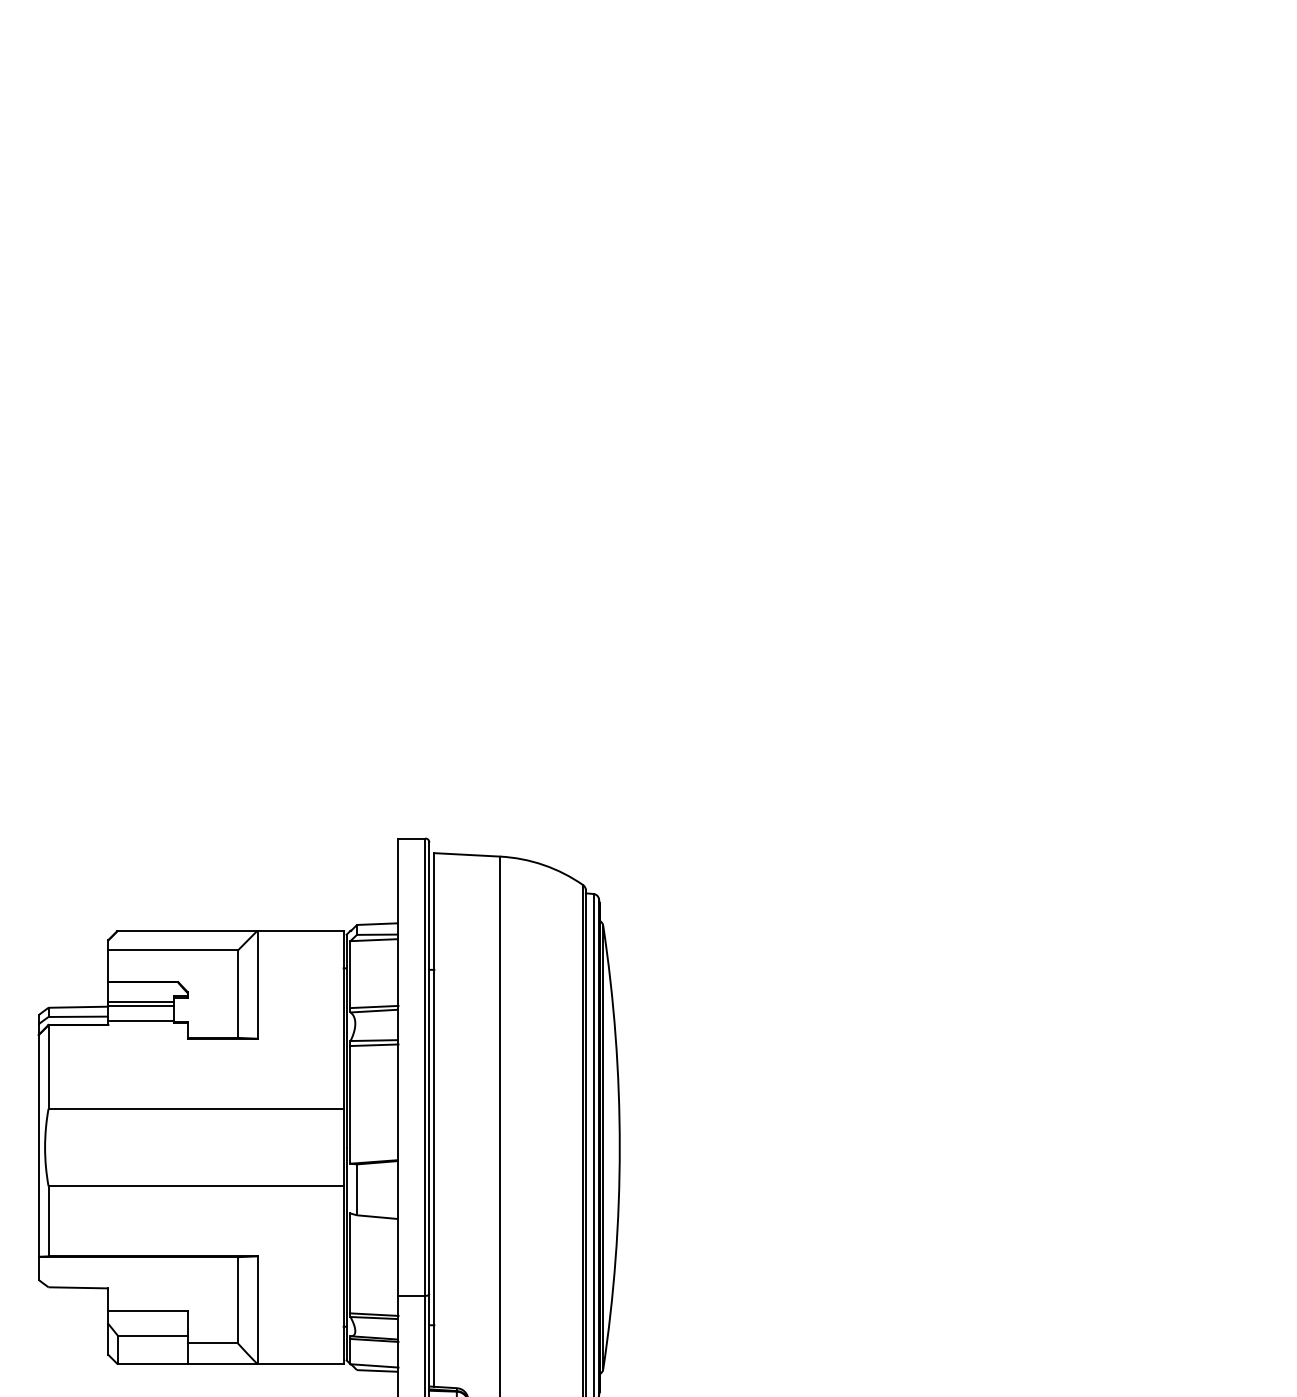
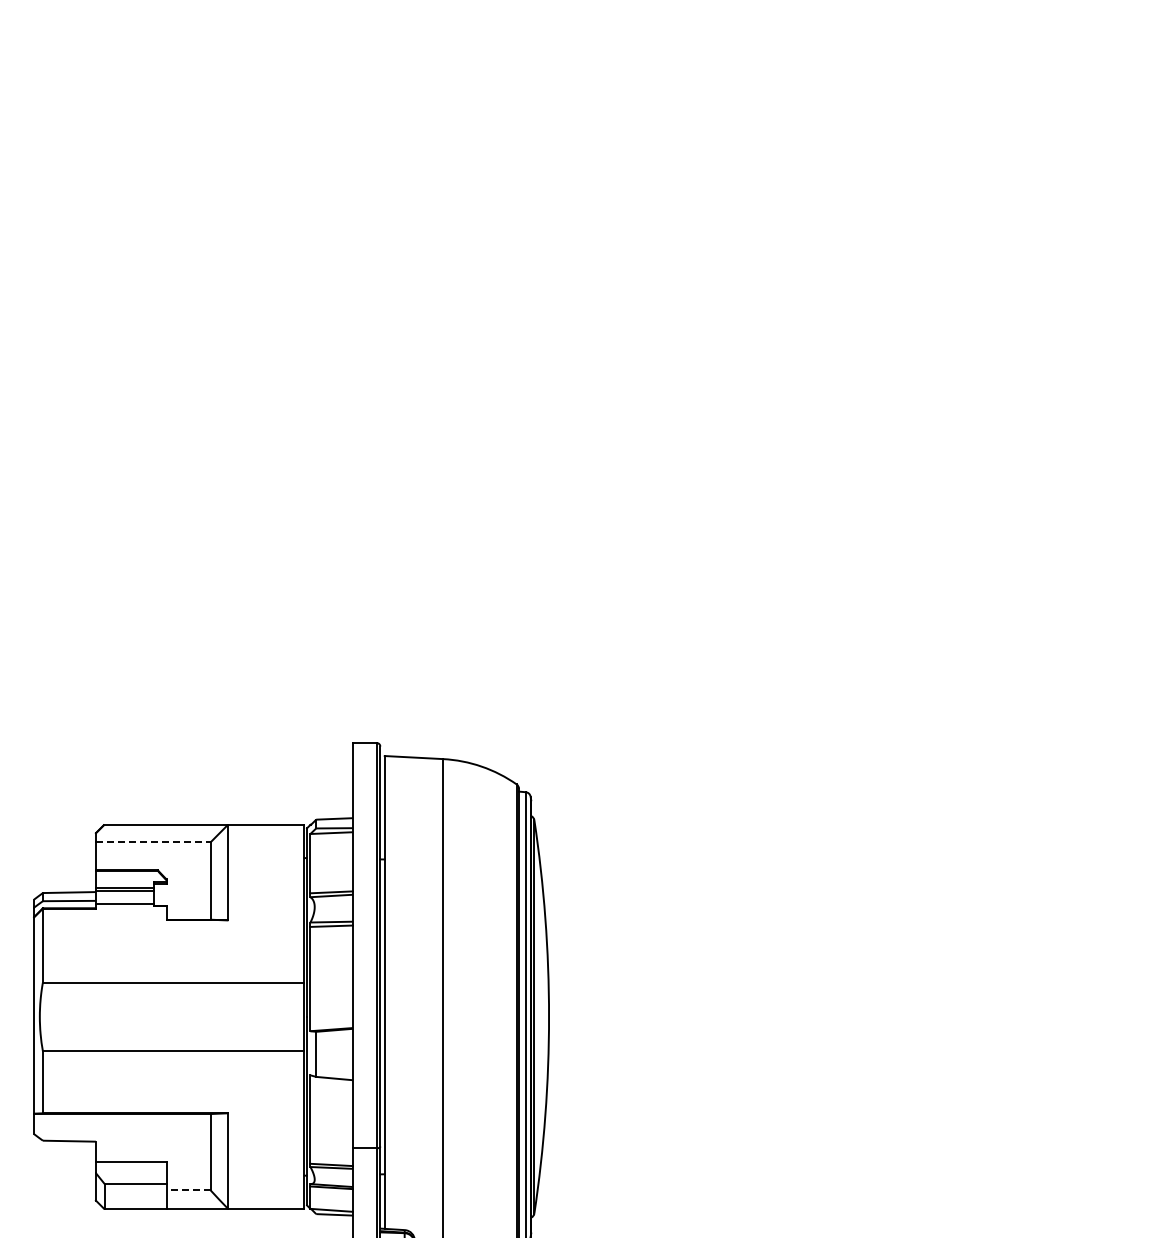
line: (173, 950) -> (153, 842), solid -> dashed
line: (212, 1343) -> (188, 1190), solid -> dashed

